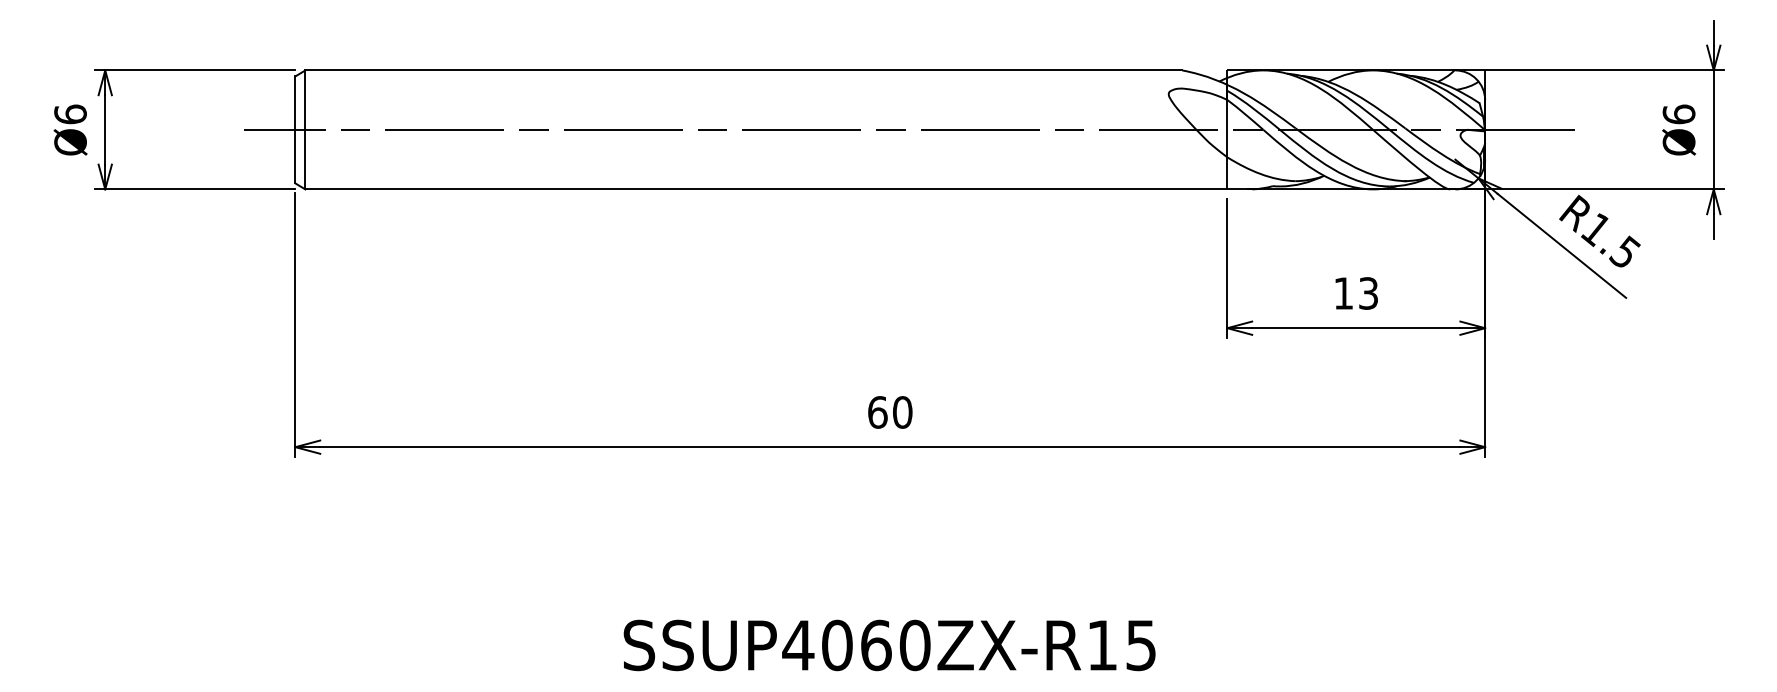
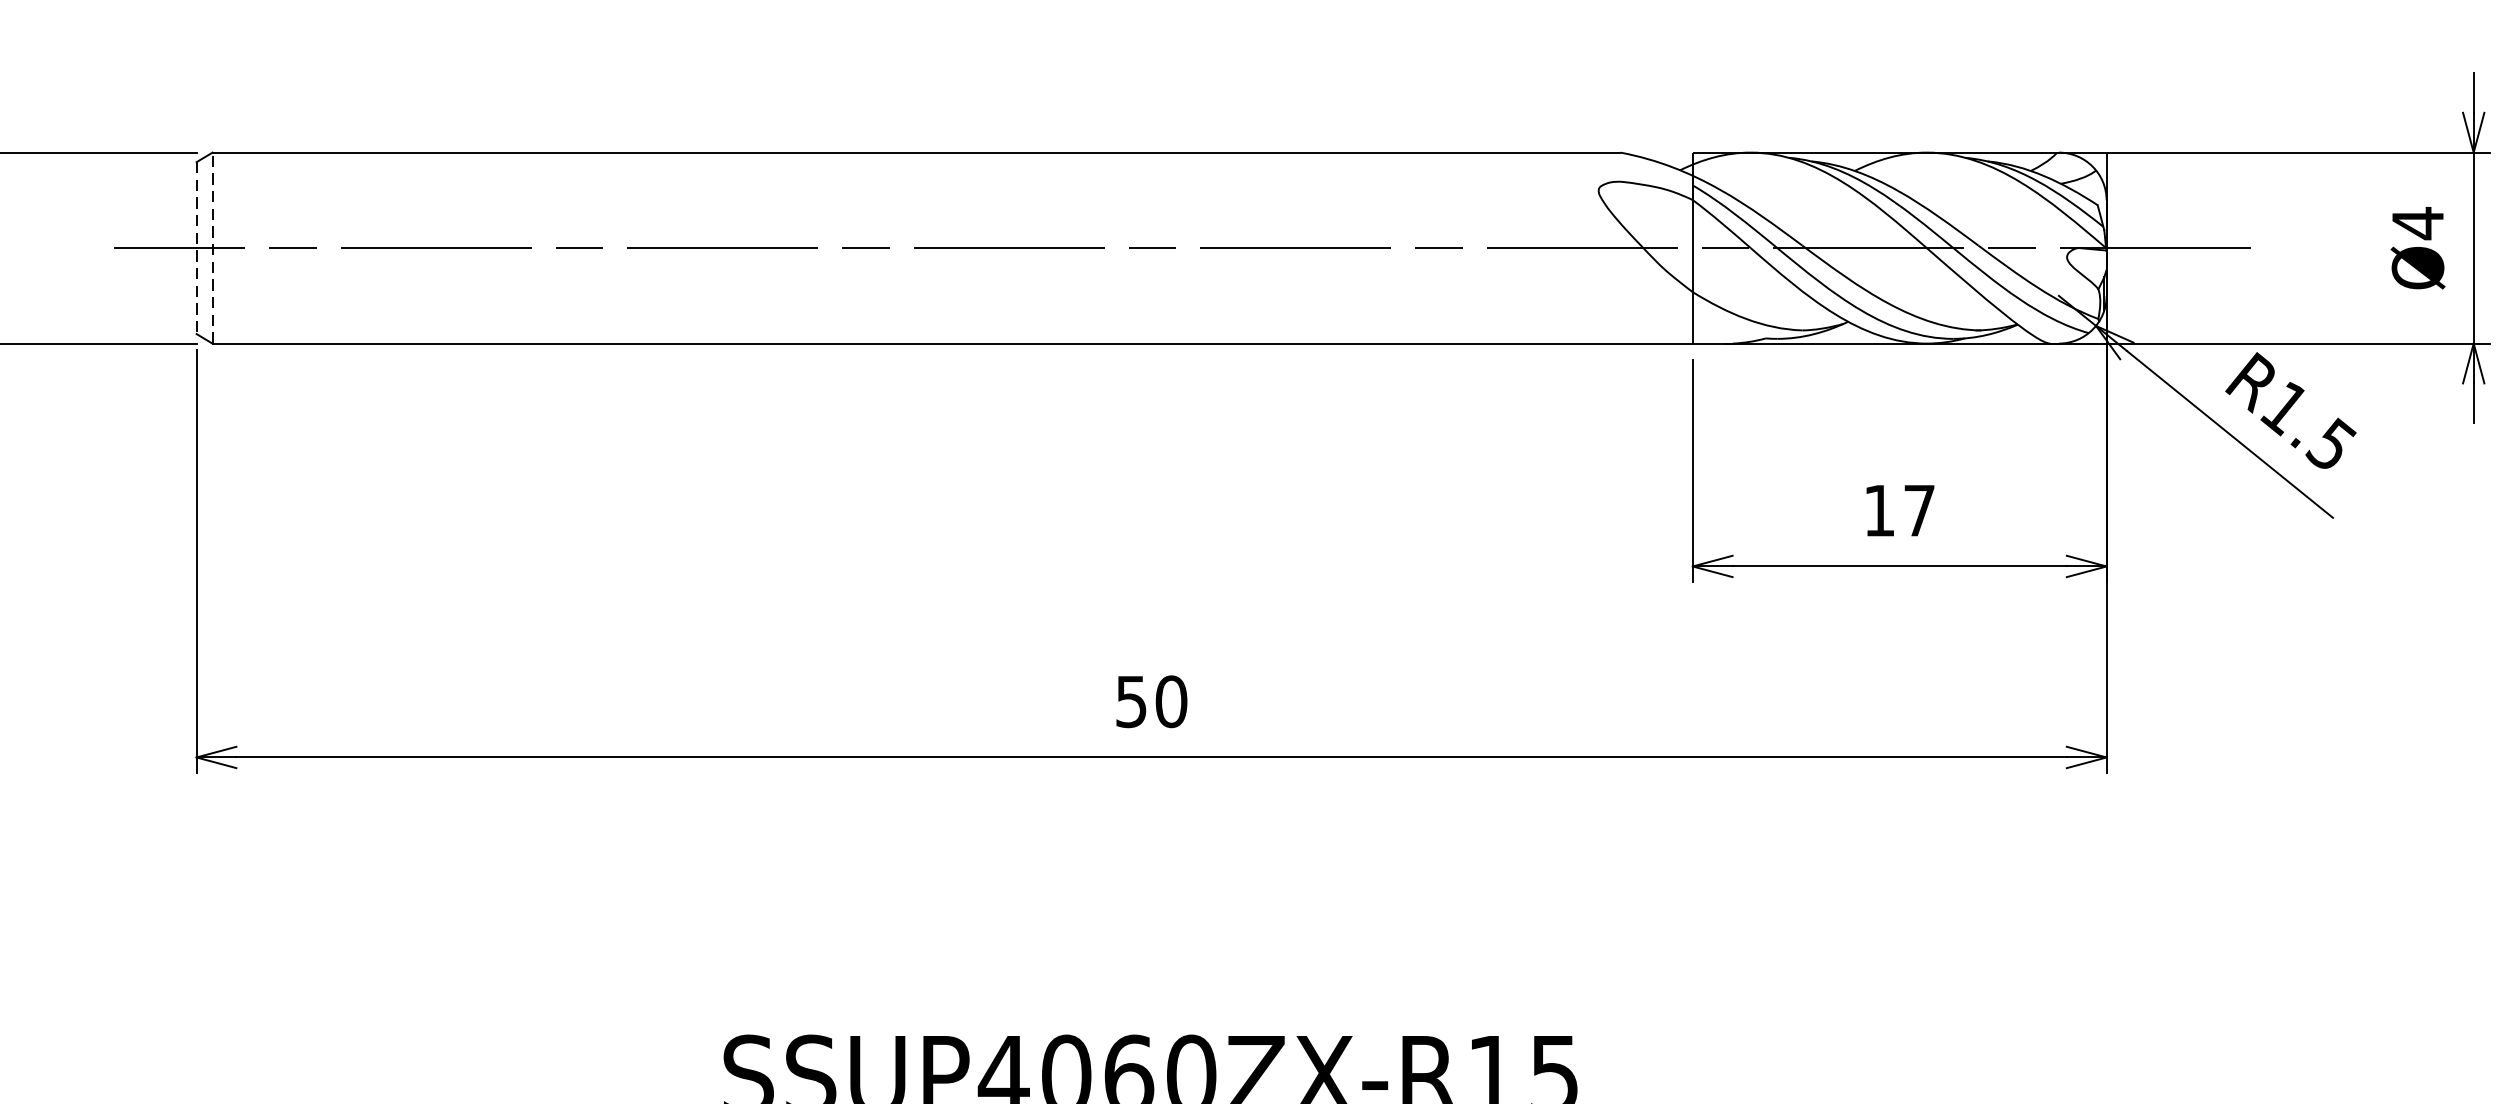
text: (1678, 114) -> (2417, 223), Ø6 -> Ø4
line: (295, 129) -> (196, 247), solid -> dashed
line: (305, 129) -> (212, 247), solid -> dashed
text: (1368, 293) -> (1919, 510), 13 -> 17
text: (877, 412) -> (1131, 701), 60 -> 50

